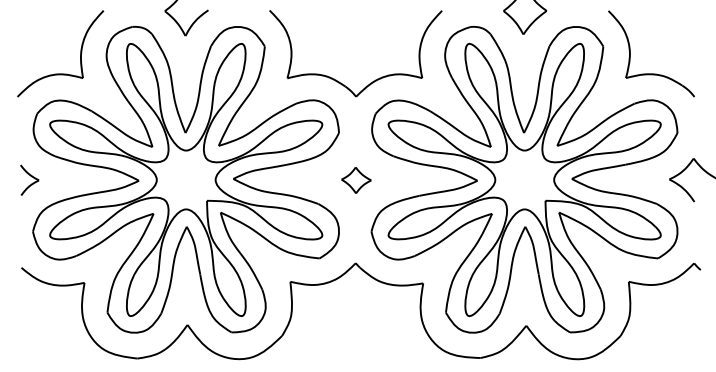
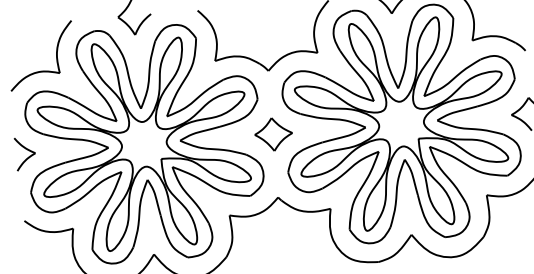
part: (29, 180) -> (25, 154), size x1.43
part: (356, 180) -> (273, 134), size x1.67

